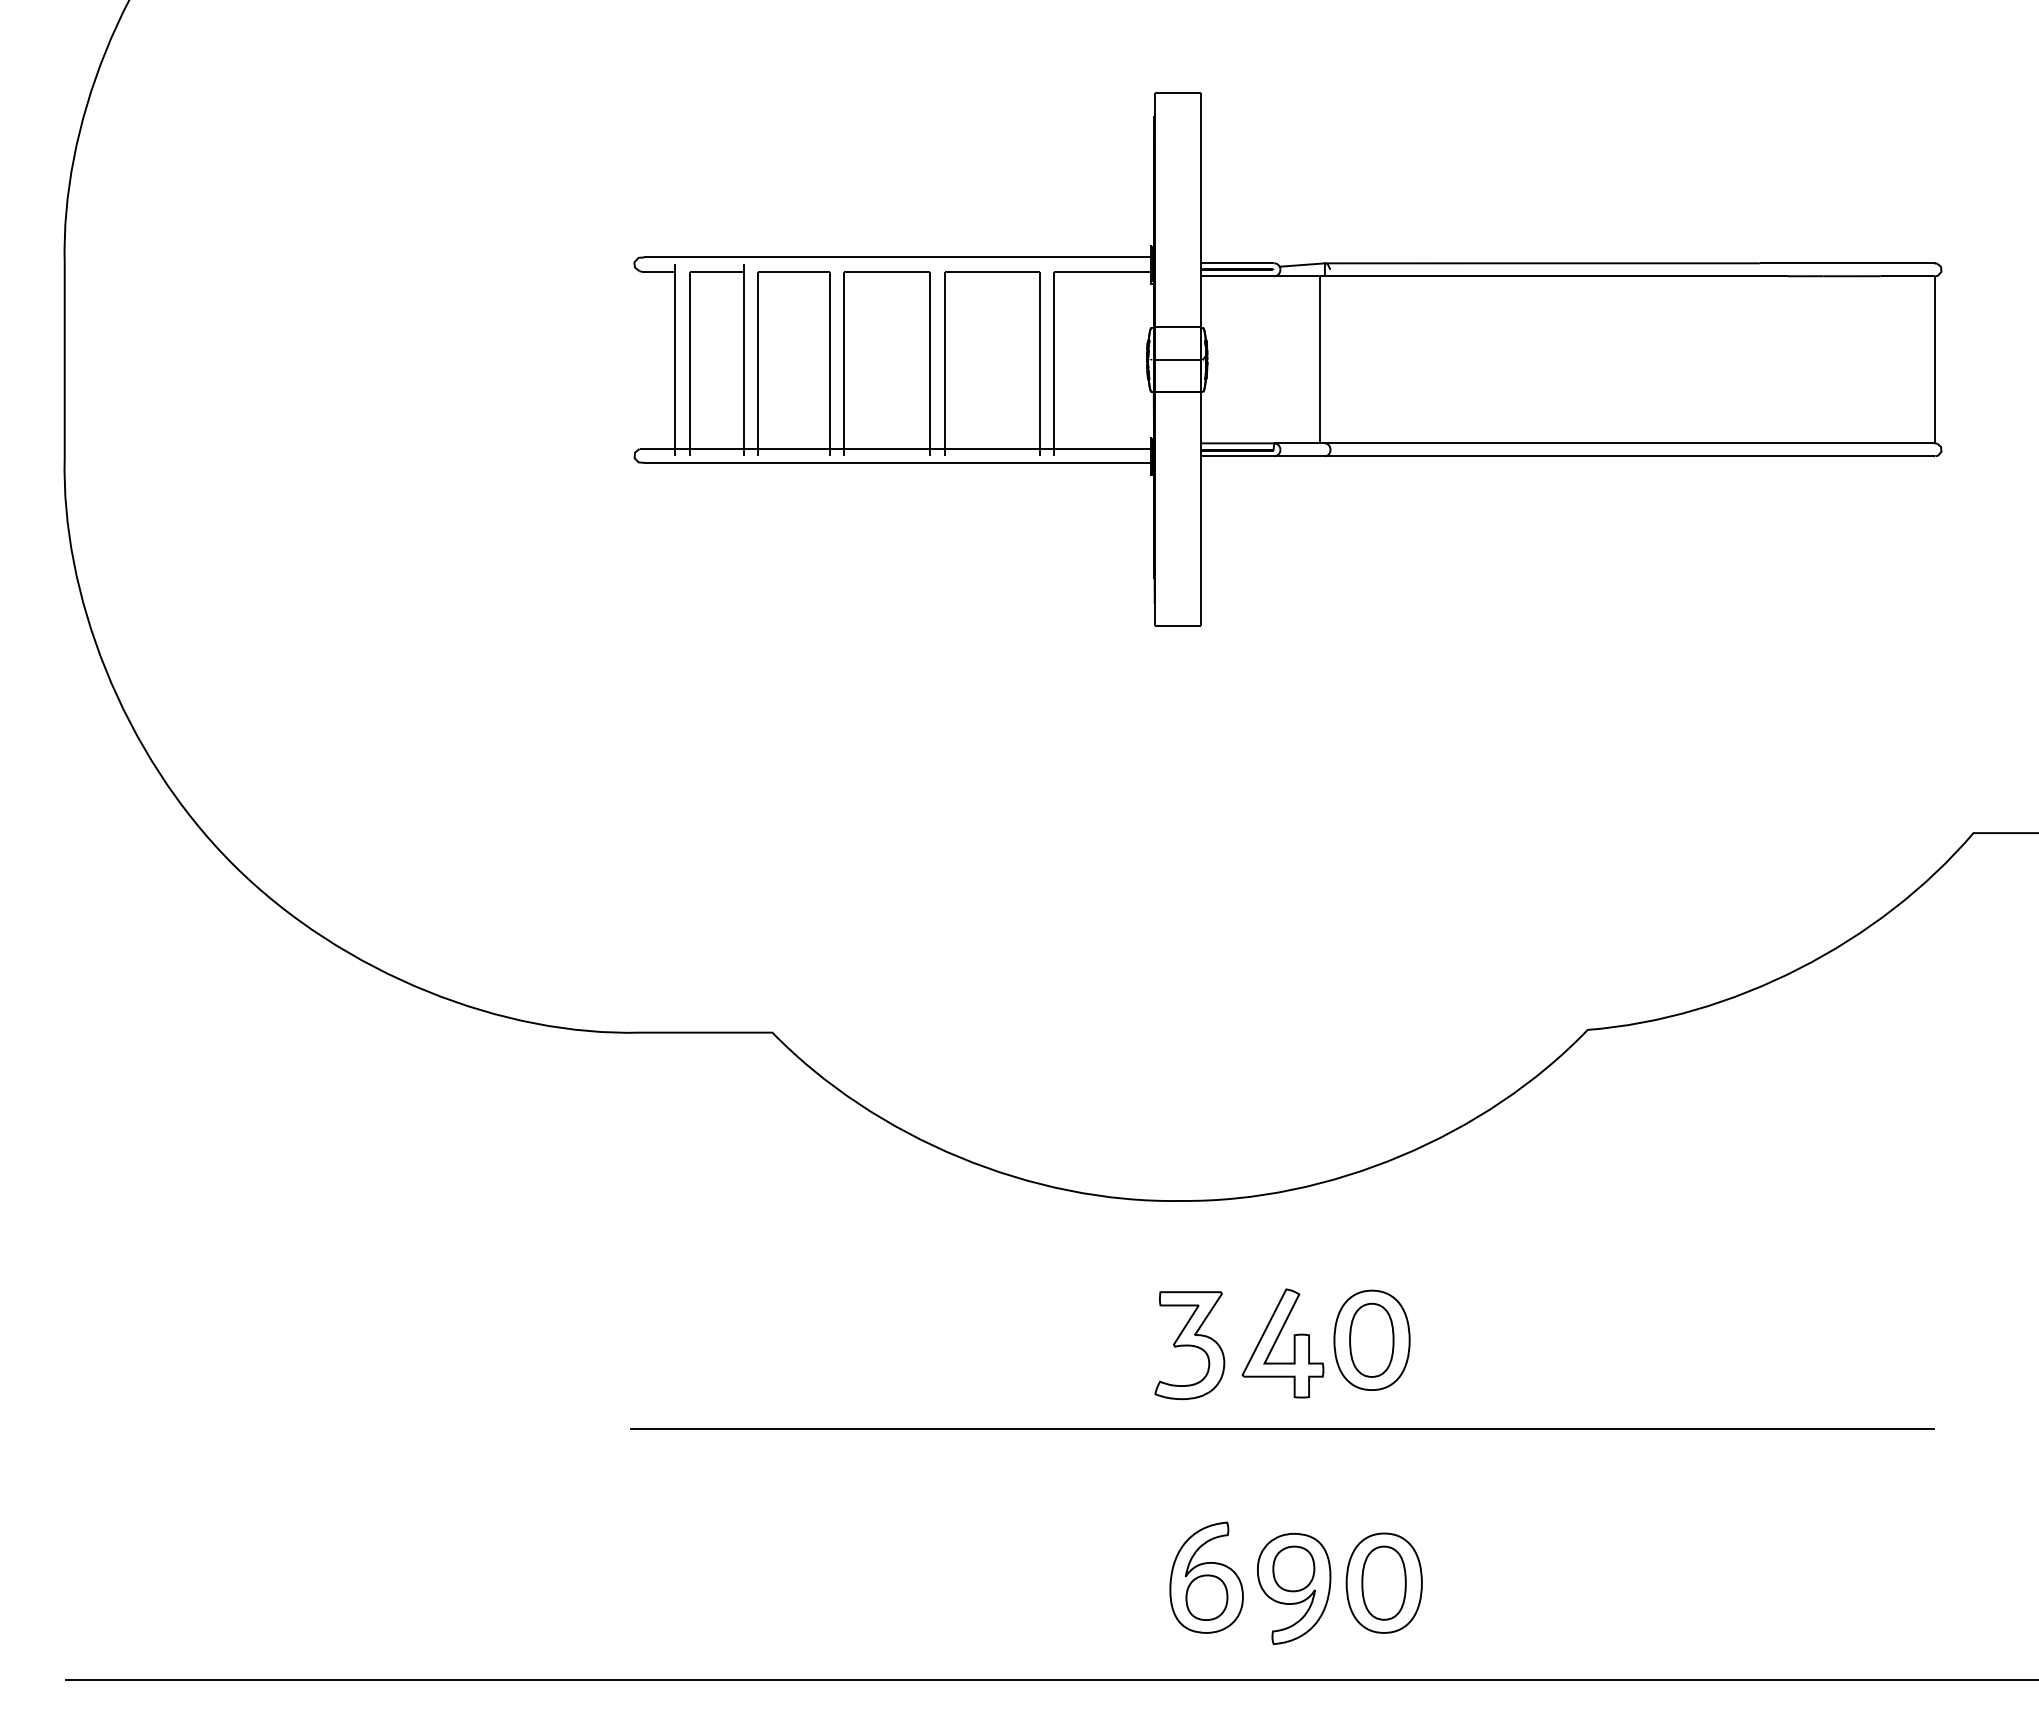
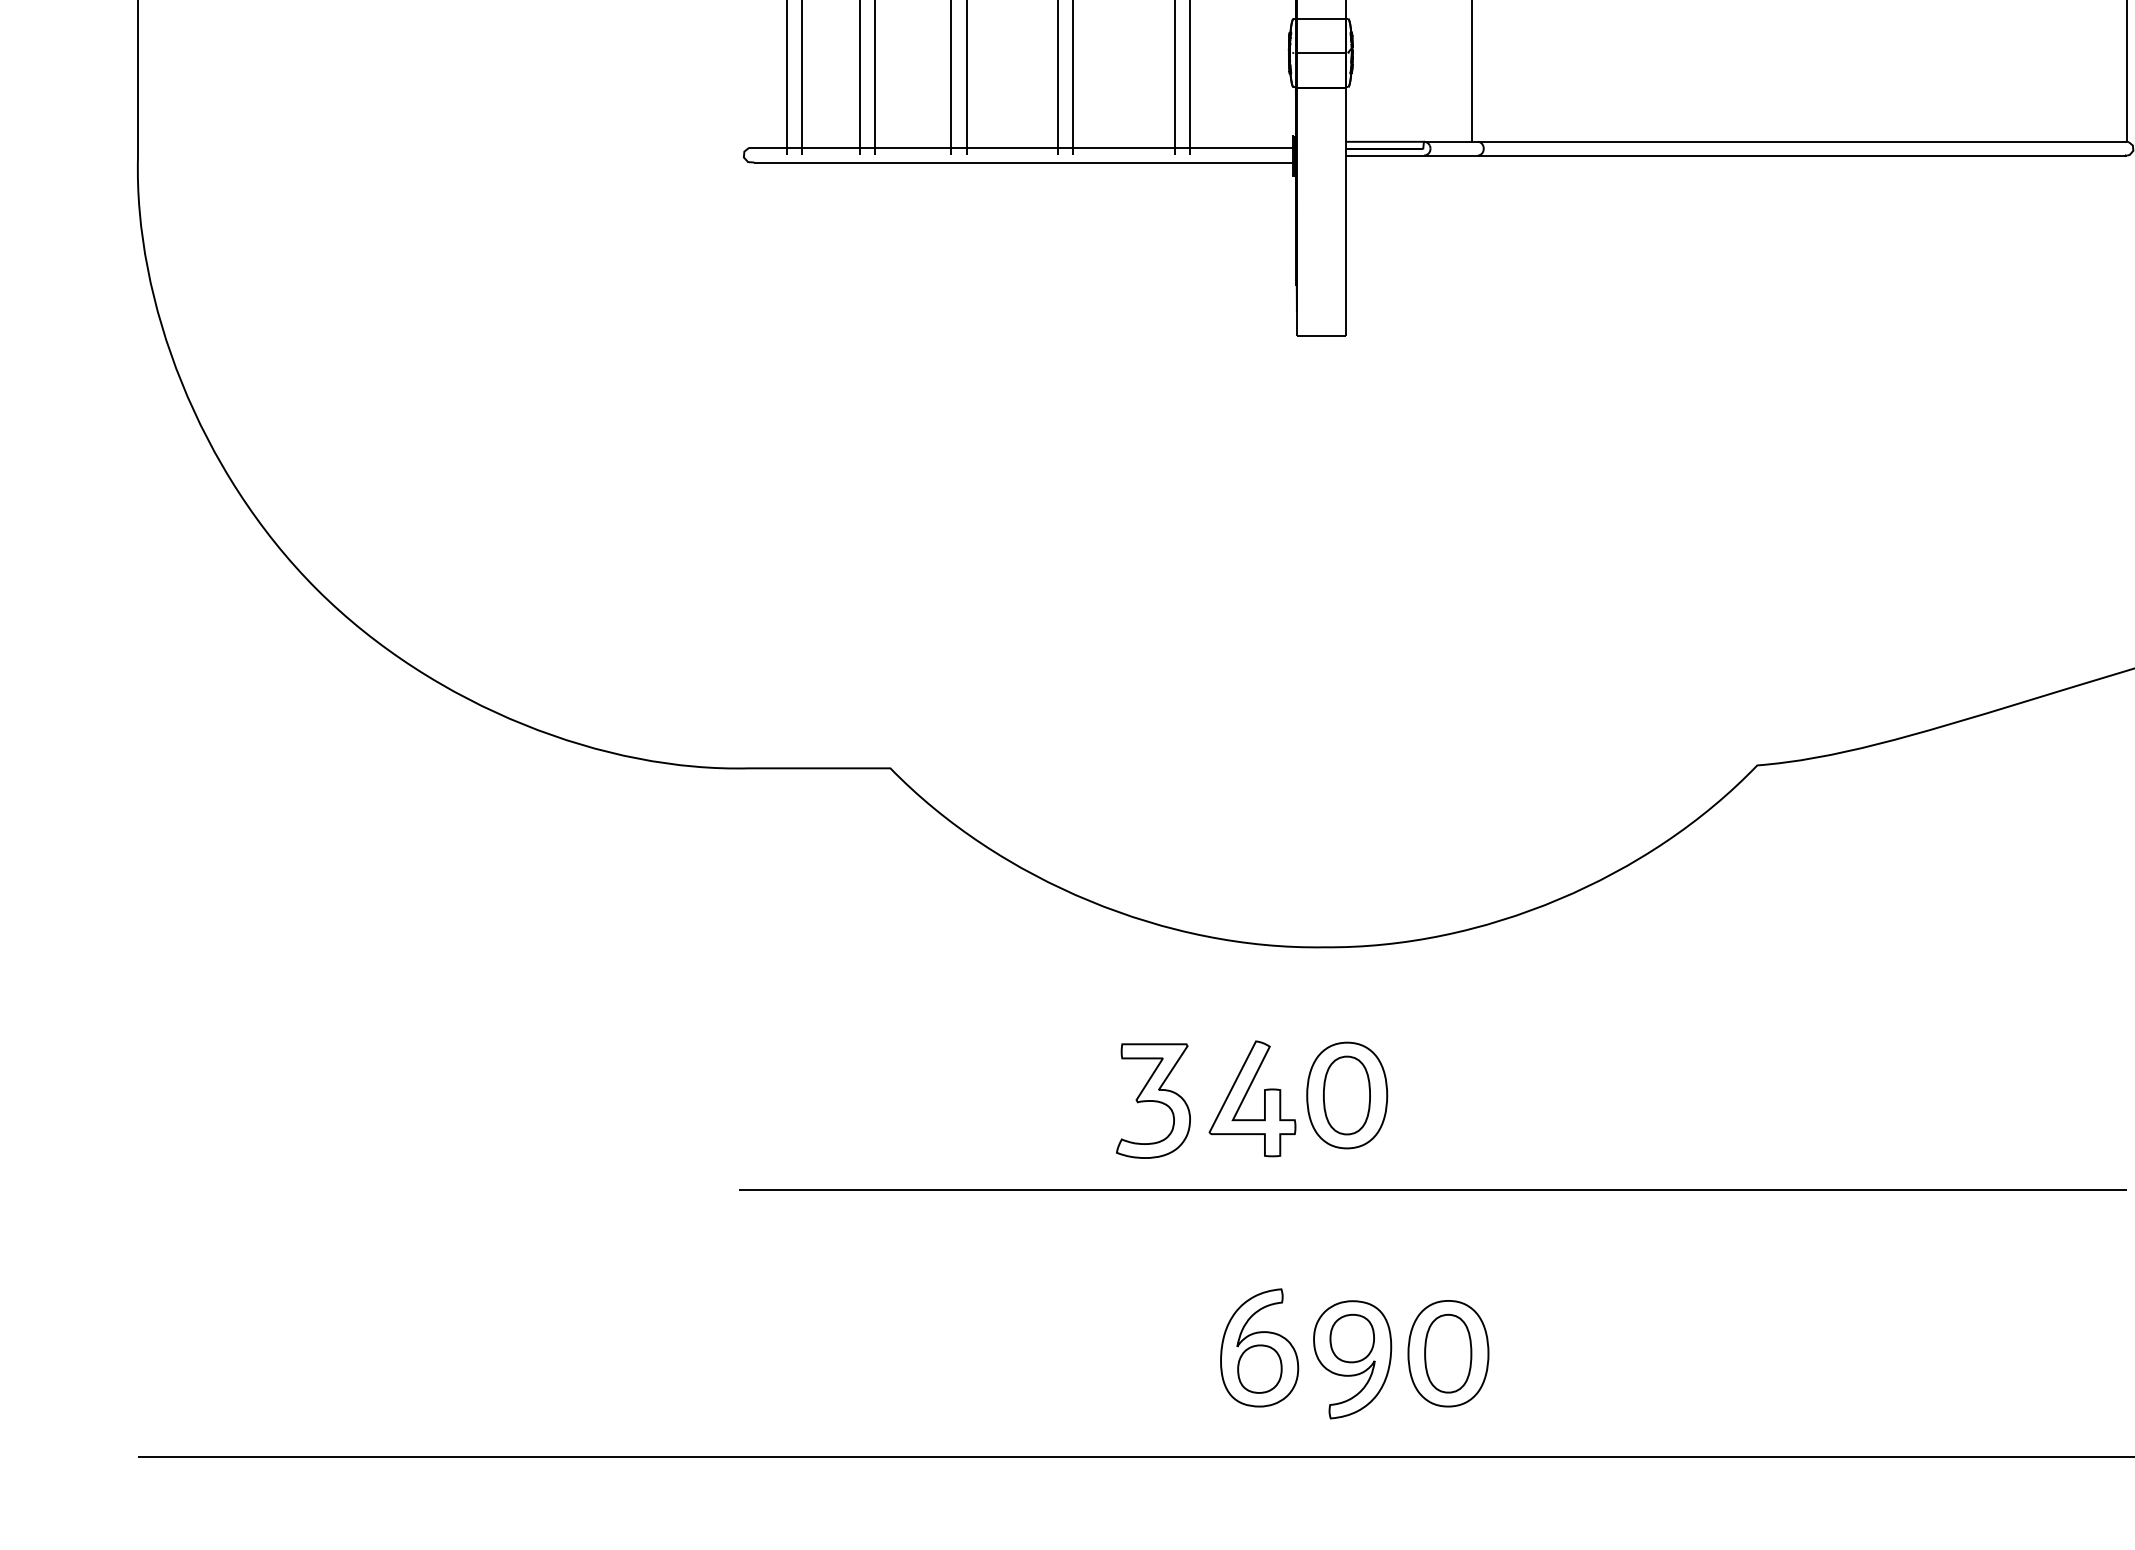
part: (1276, 1342) -> (1245, 1097), moved
part: (1295, 1582) -> (1354, 1352), moved

